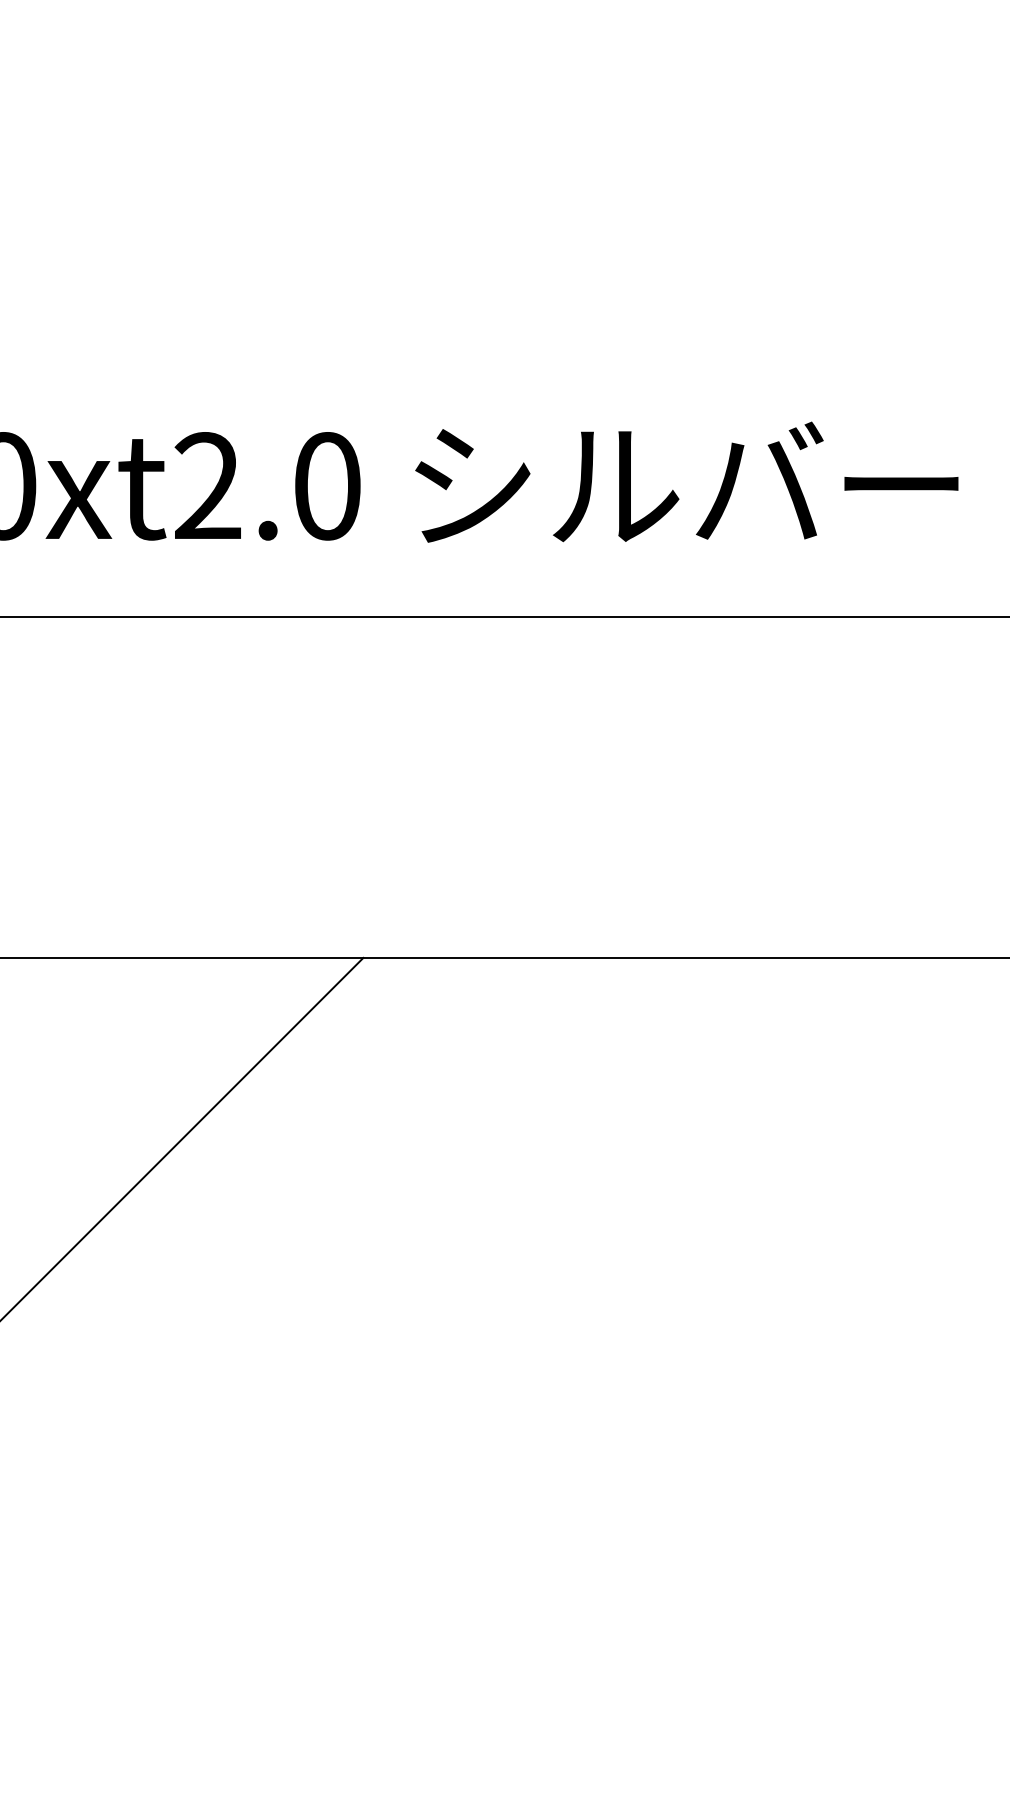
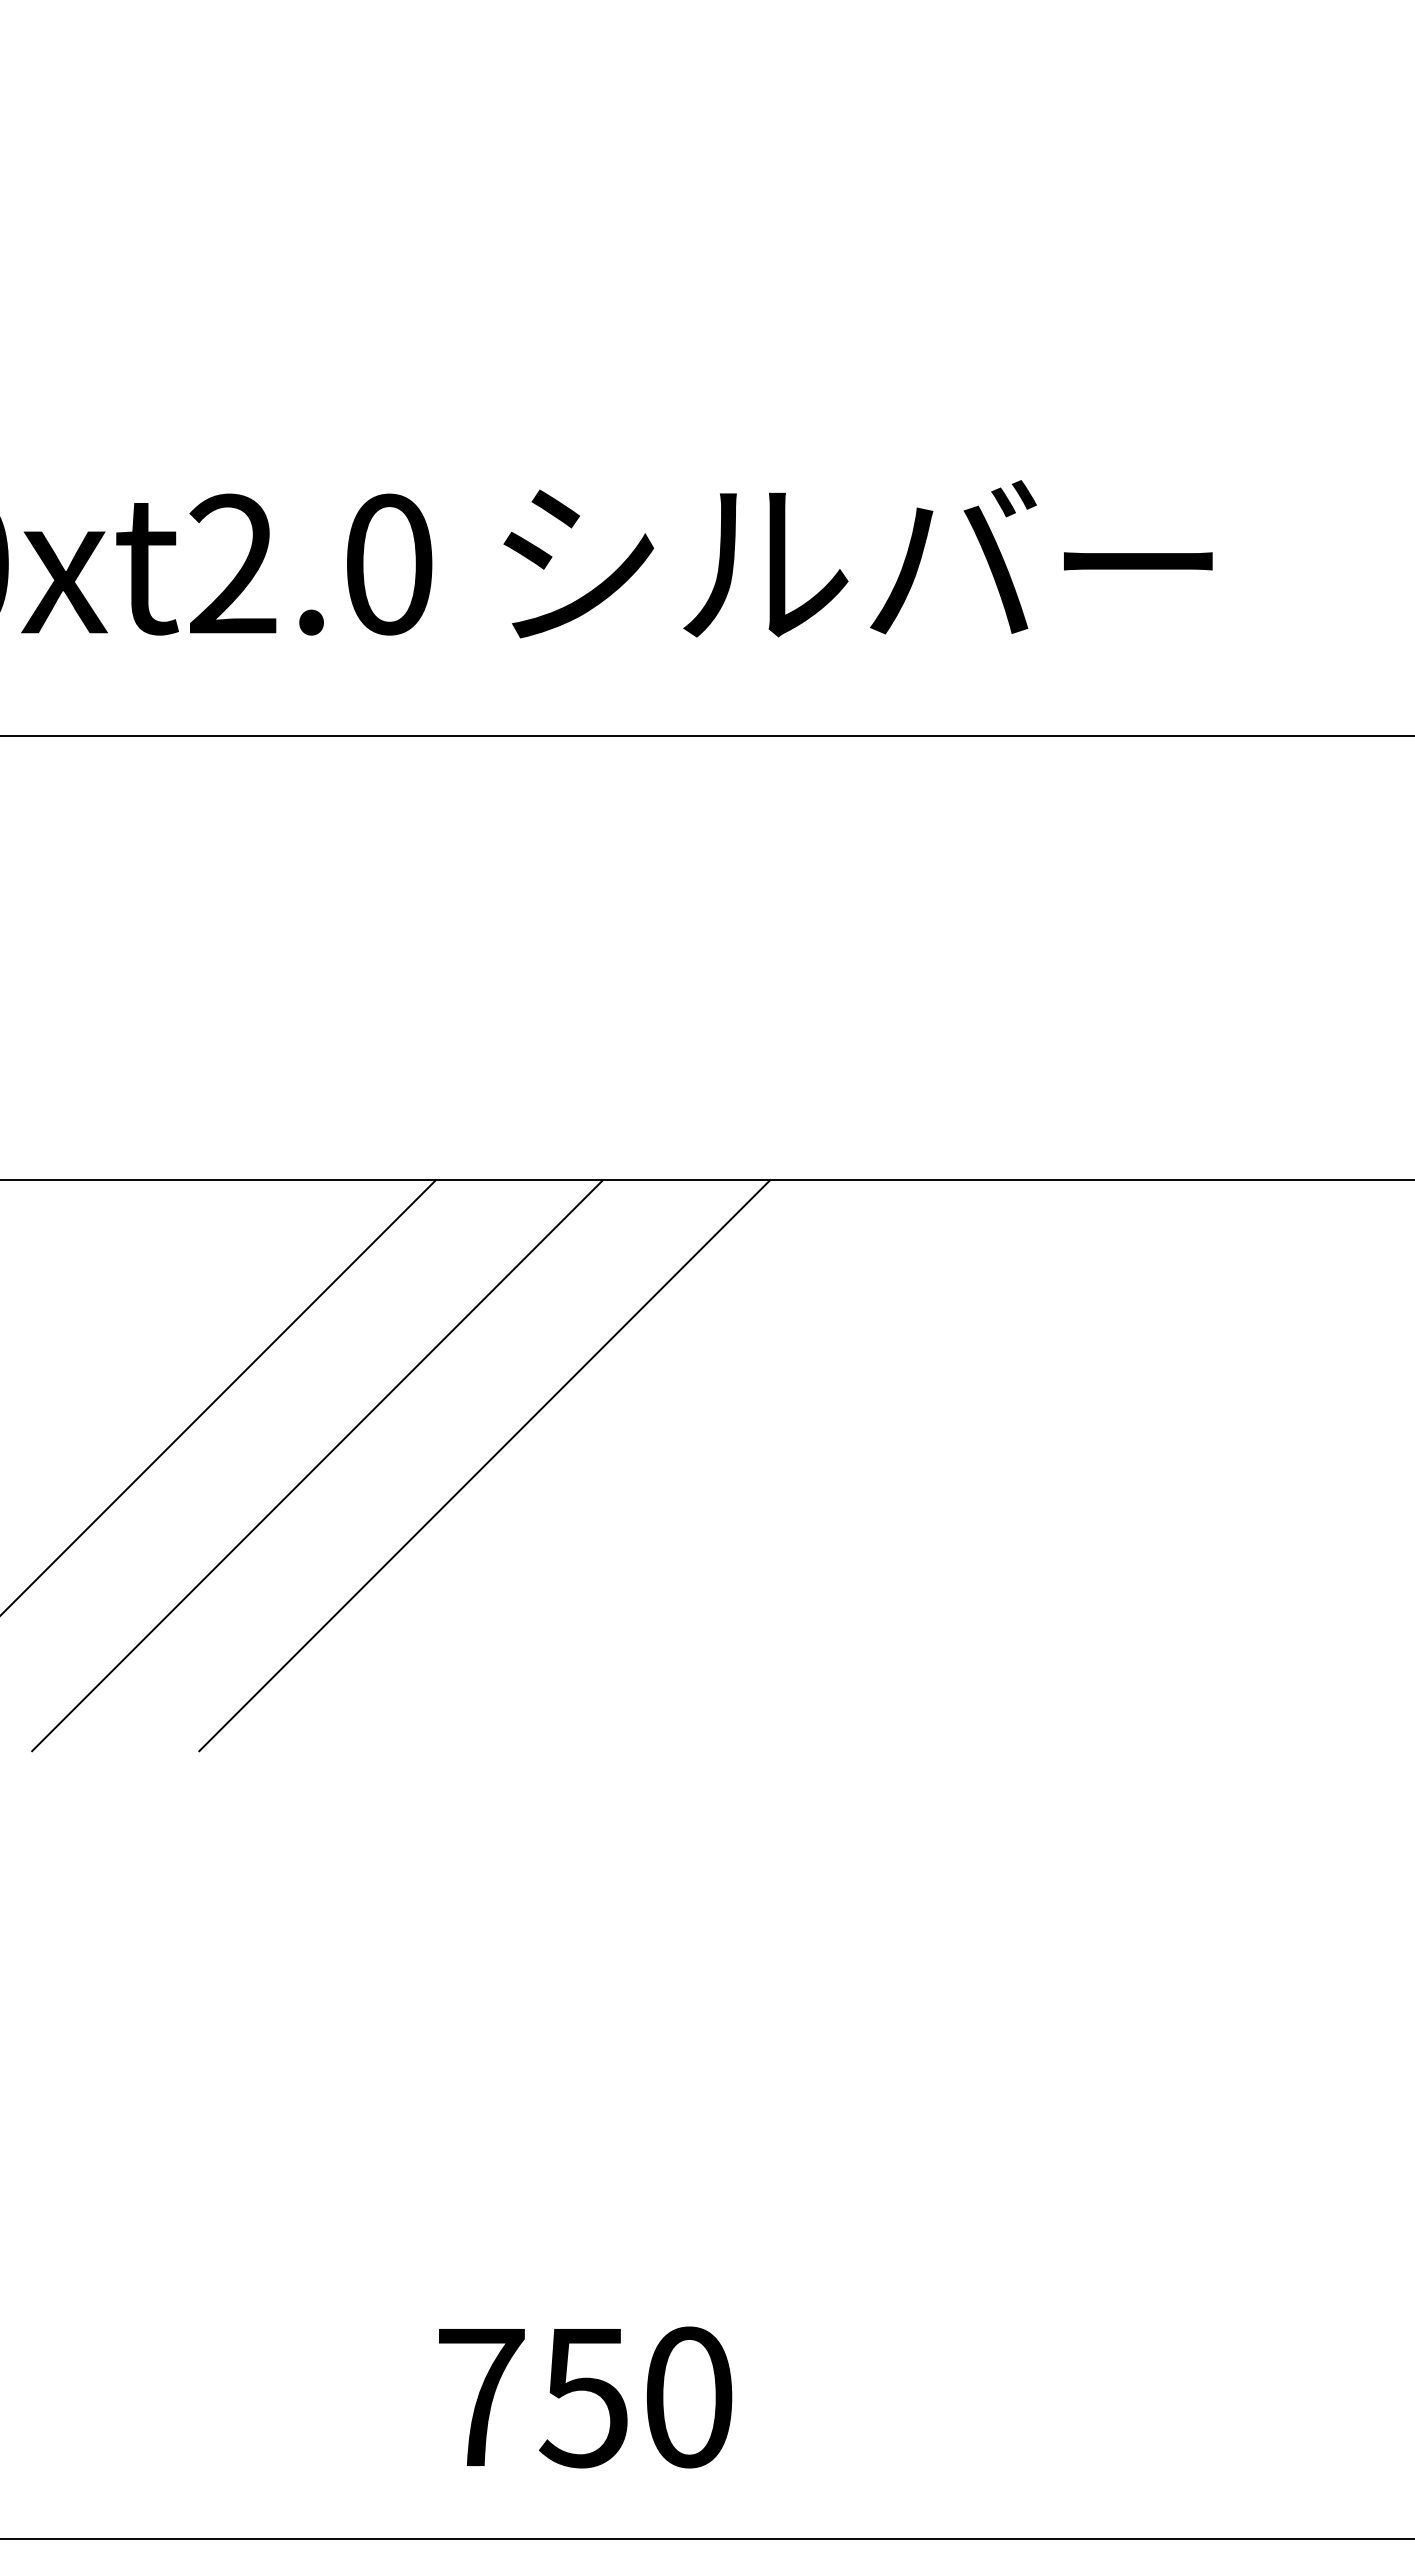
line: (272, 1176) -> (317, 1465), added
line: (400, 1176) -> (484, 1465), added

